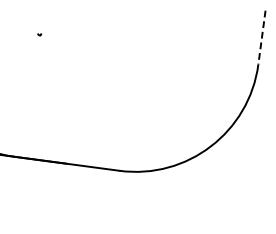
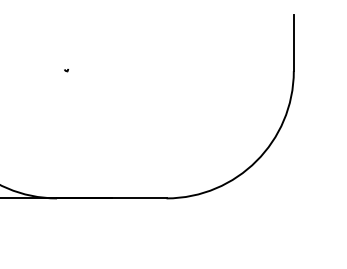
line: (261, 37) -> (293, 43), dashed -> solid

